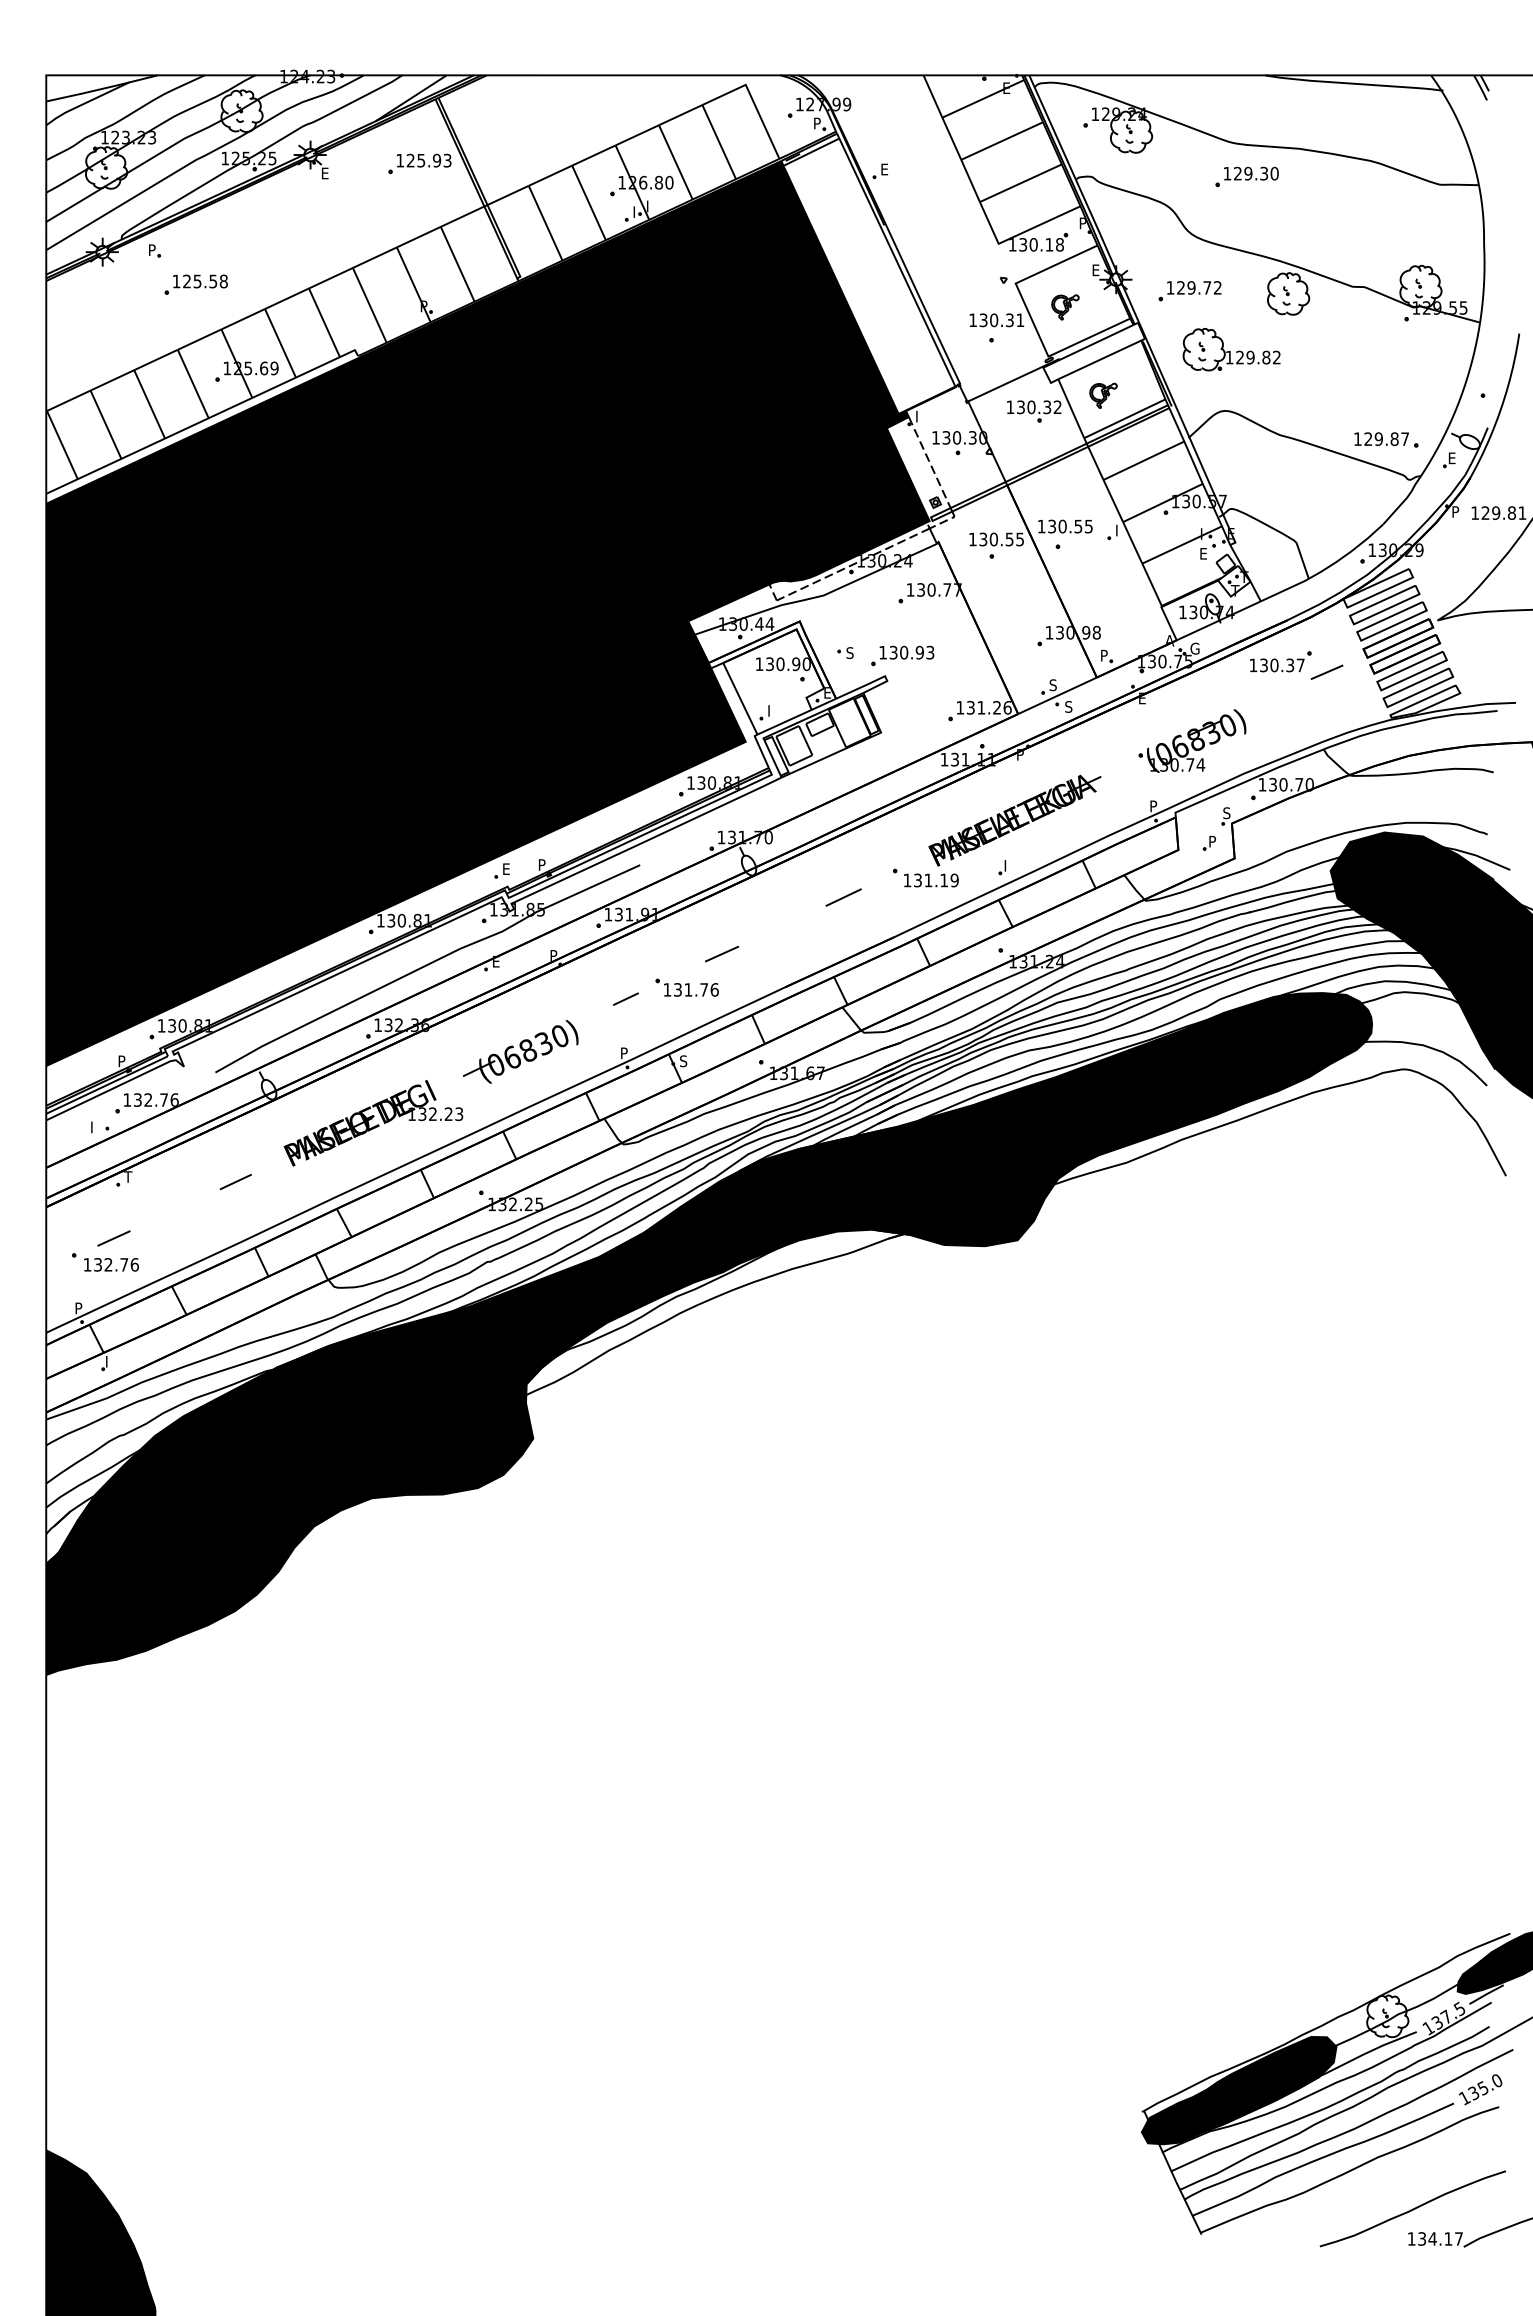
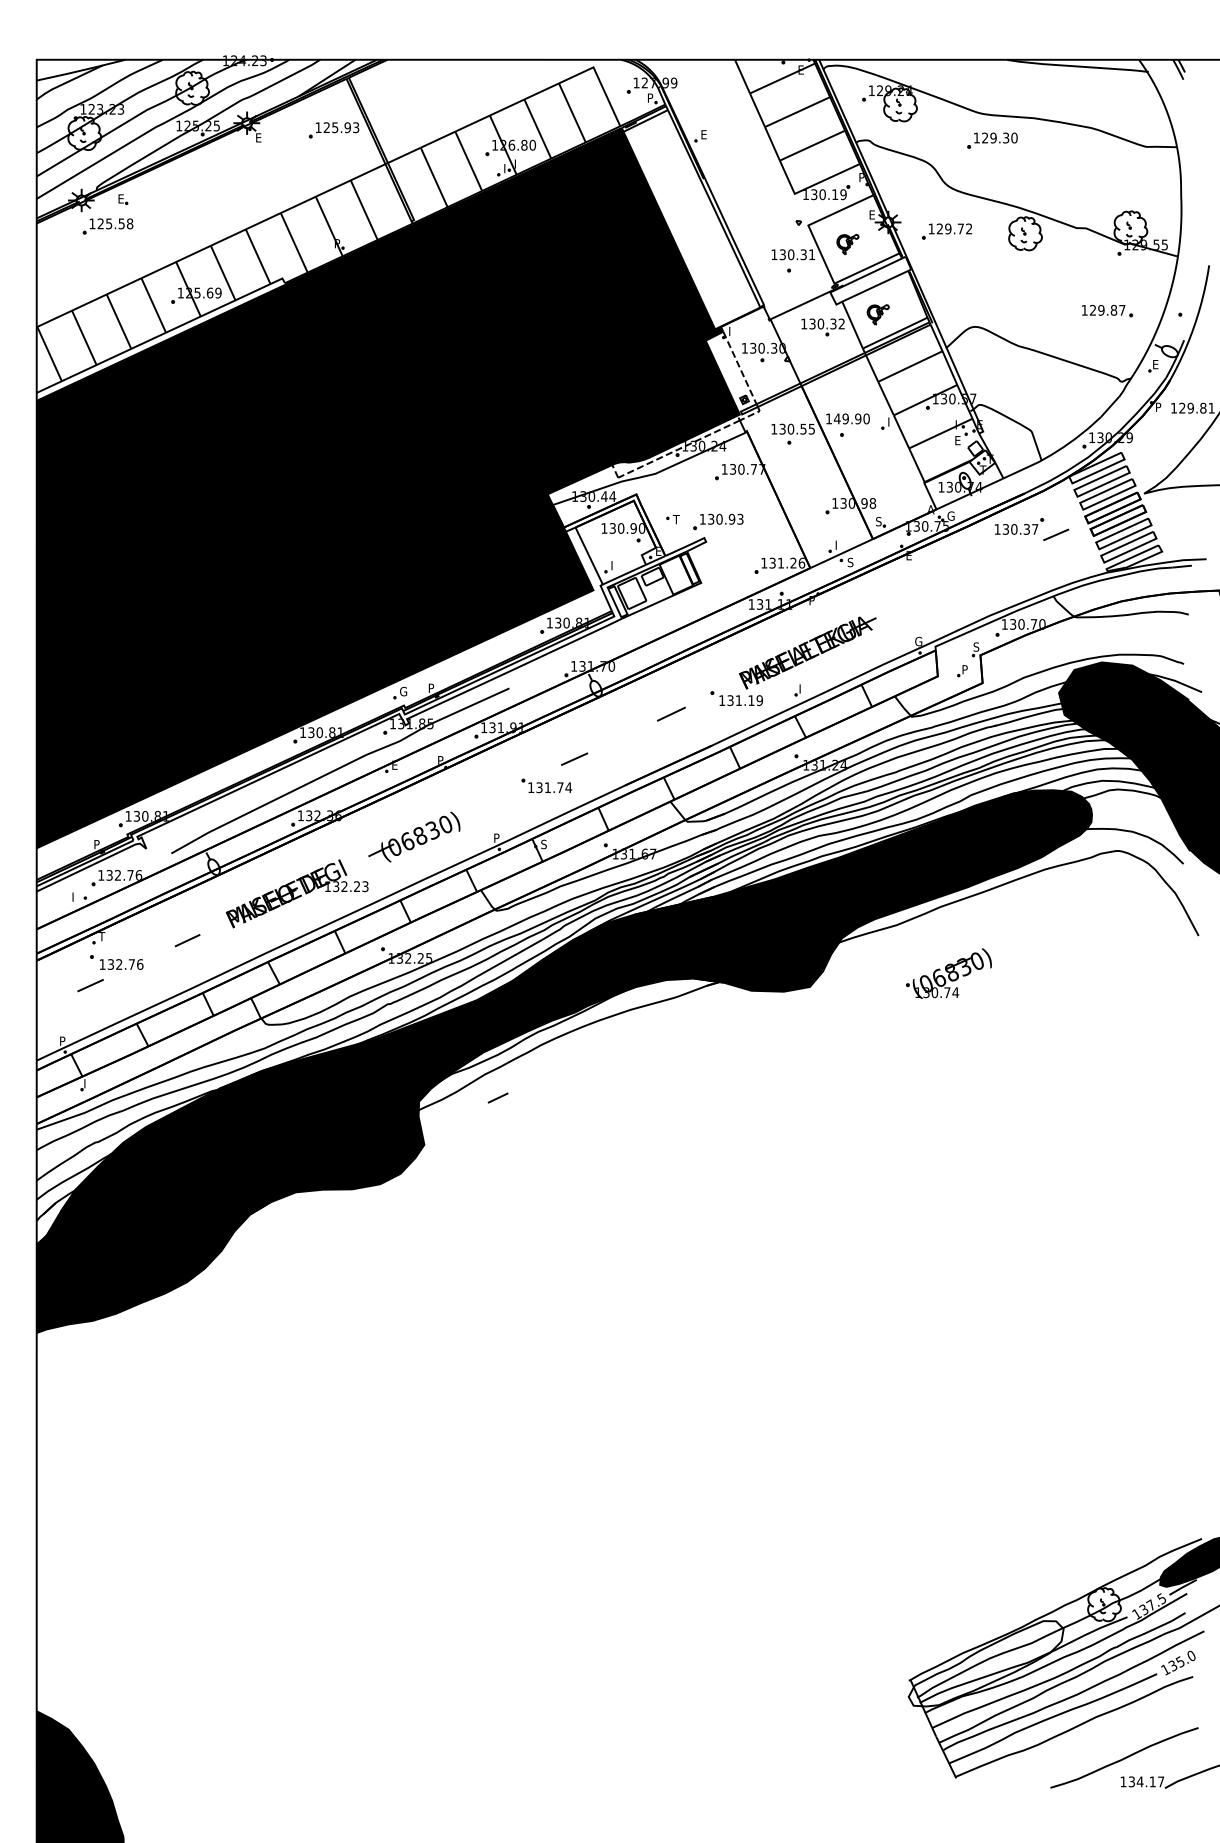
text: (1059, 244) -> (843, 194), 130.18 -> 130.19
text: (152, 249) -> (121, 198), P -> E
part: (195, 284) -> (107, 226), moved
part: (1230, 348) -> (979, 277), removed
part: (1386, 439) -> (1107, 310), moved
text: (1069, 526) -> (851, 418), 130.55 -> 149.90
text: (848, 652) -> (675, 519), S -> T
text: (1103, 655) -> (878, 521), P -> S
text: (1053, 684) -> (838, 544), S -> I
part: (1191, 740) -> (948, 973), moved
text: (1154, 806) -> (918, 641), P -> G
text: (507, 869) -> (403, 691), E -> G
text: (714, 989) -> (568, 787), 131.76 -> 131.74
line: (625, 998) -> (497, 1097), moved
part: (105, 1262) -> (116, 962), moved
fill: (1238, 2090) -> (985, 1663), removed

